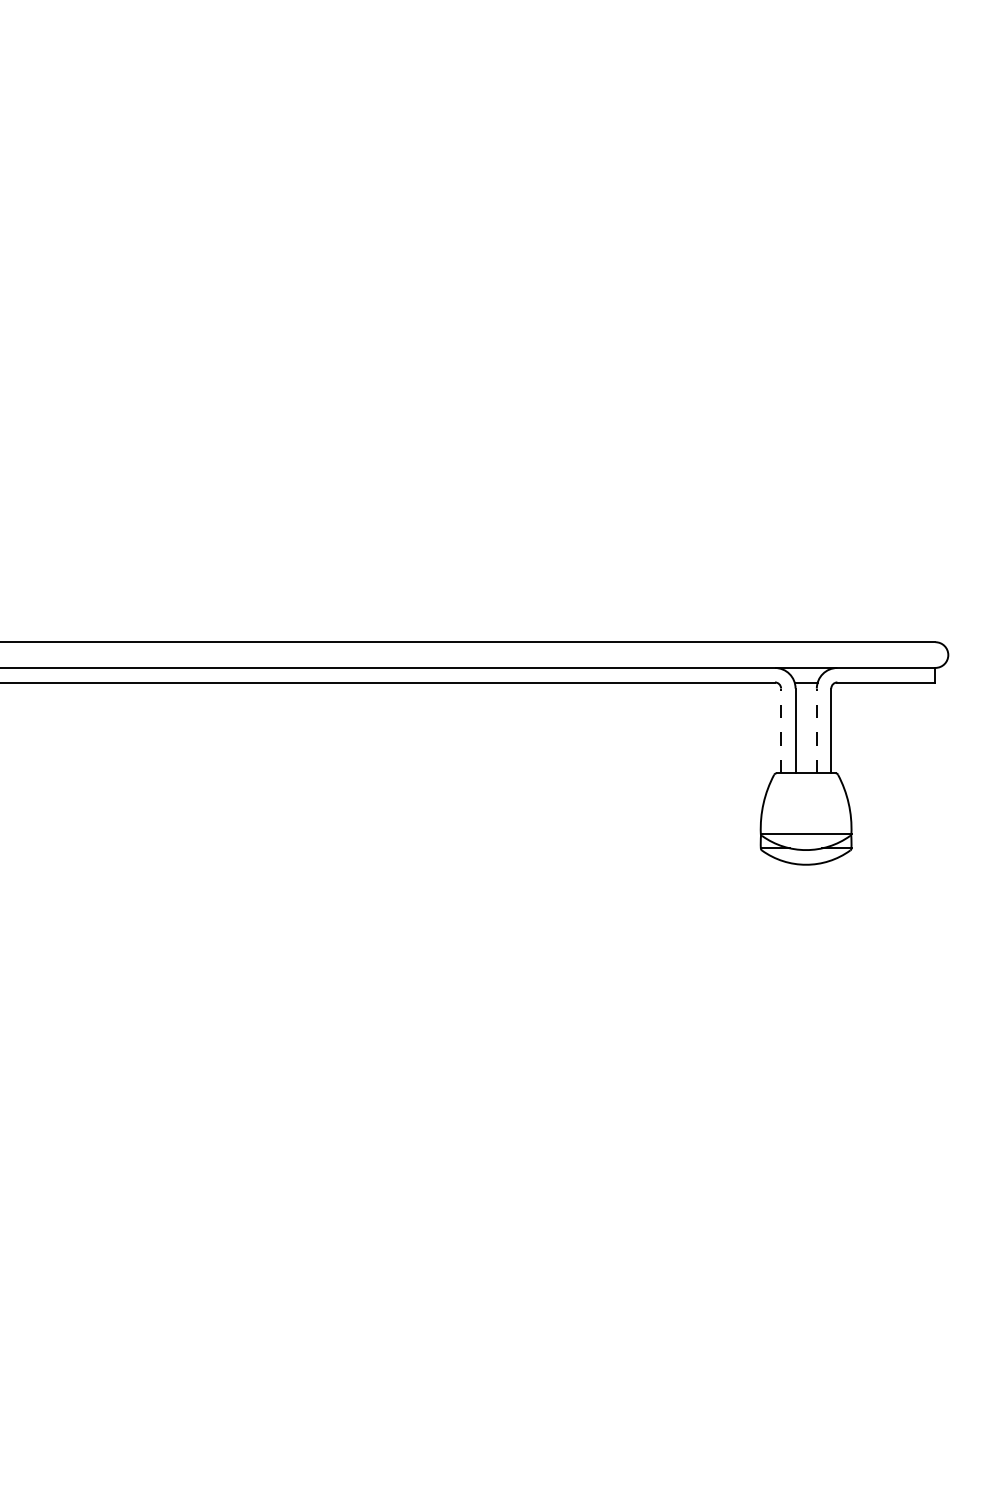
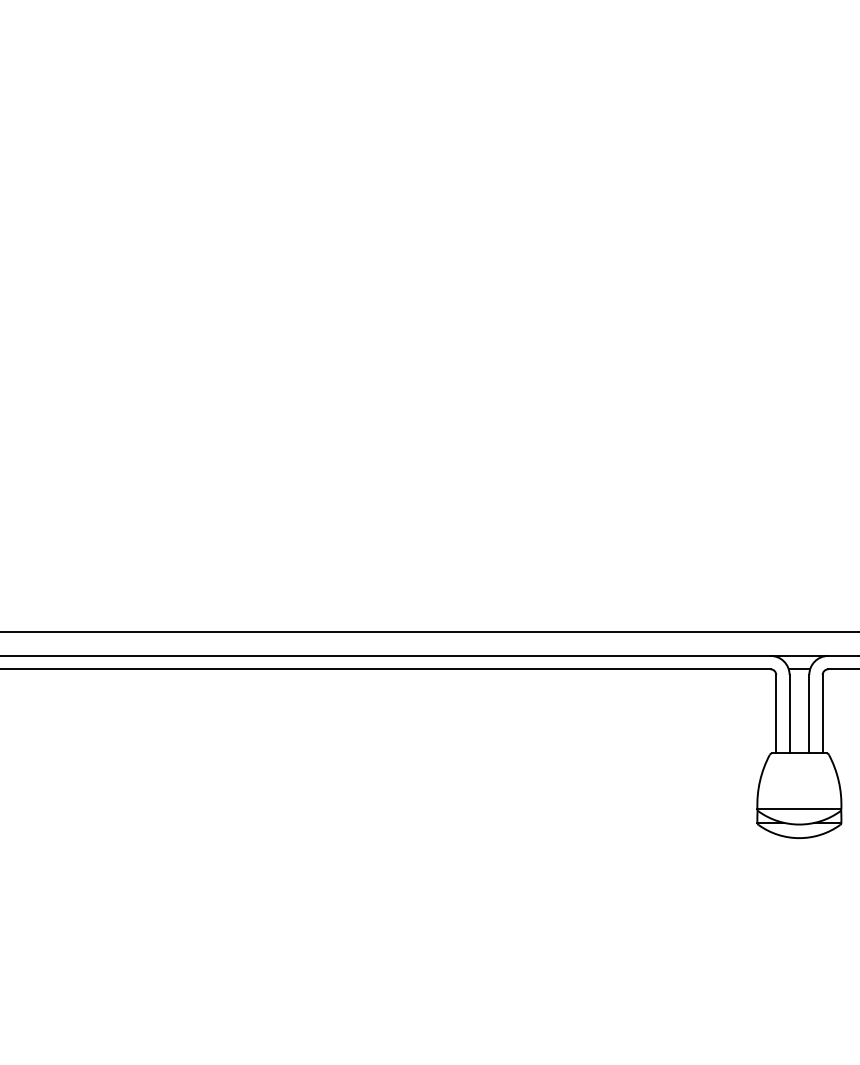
line: (781, 730) -> (776, 713), dashed -> solid
line: (816, 730) -> (808, 713), dashed -> solid

